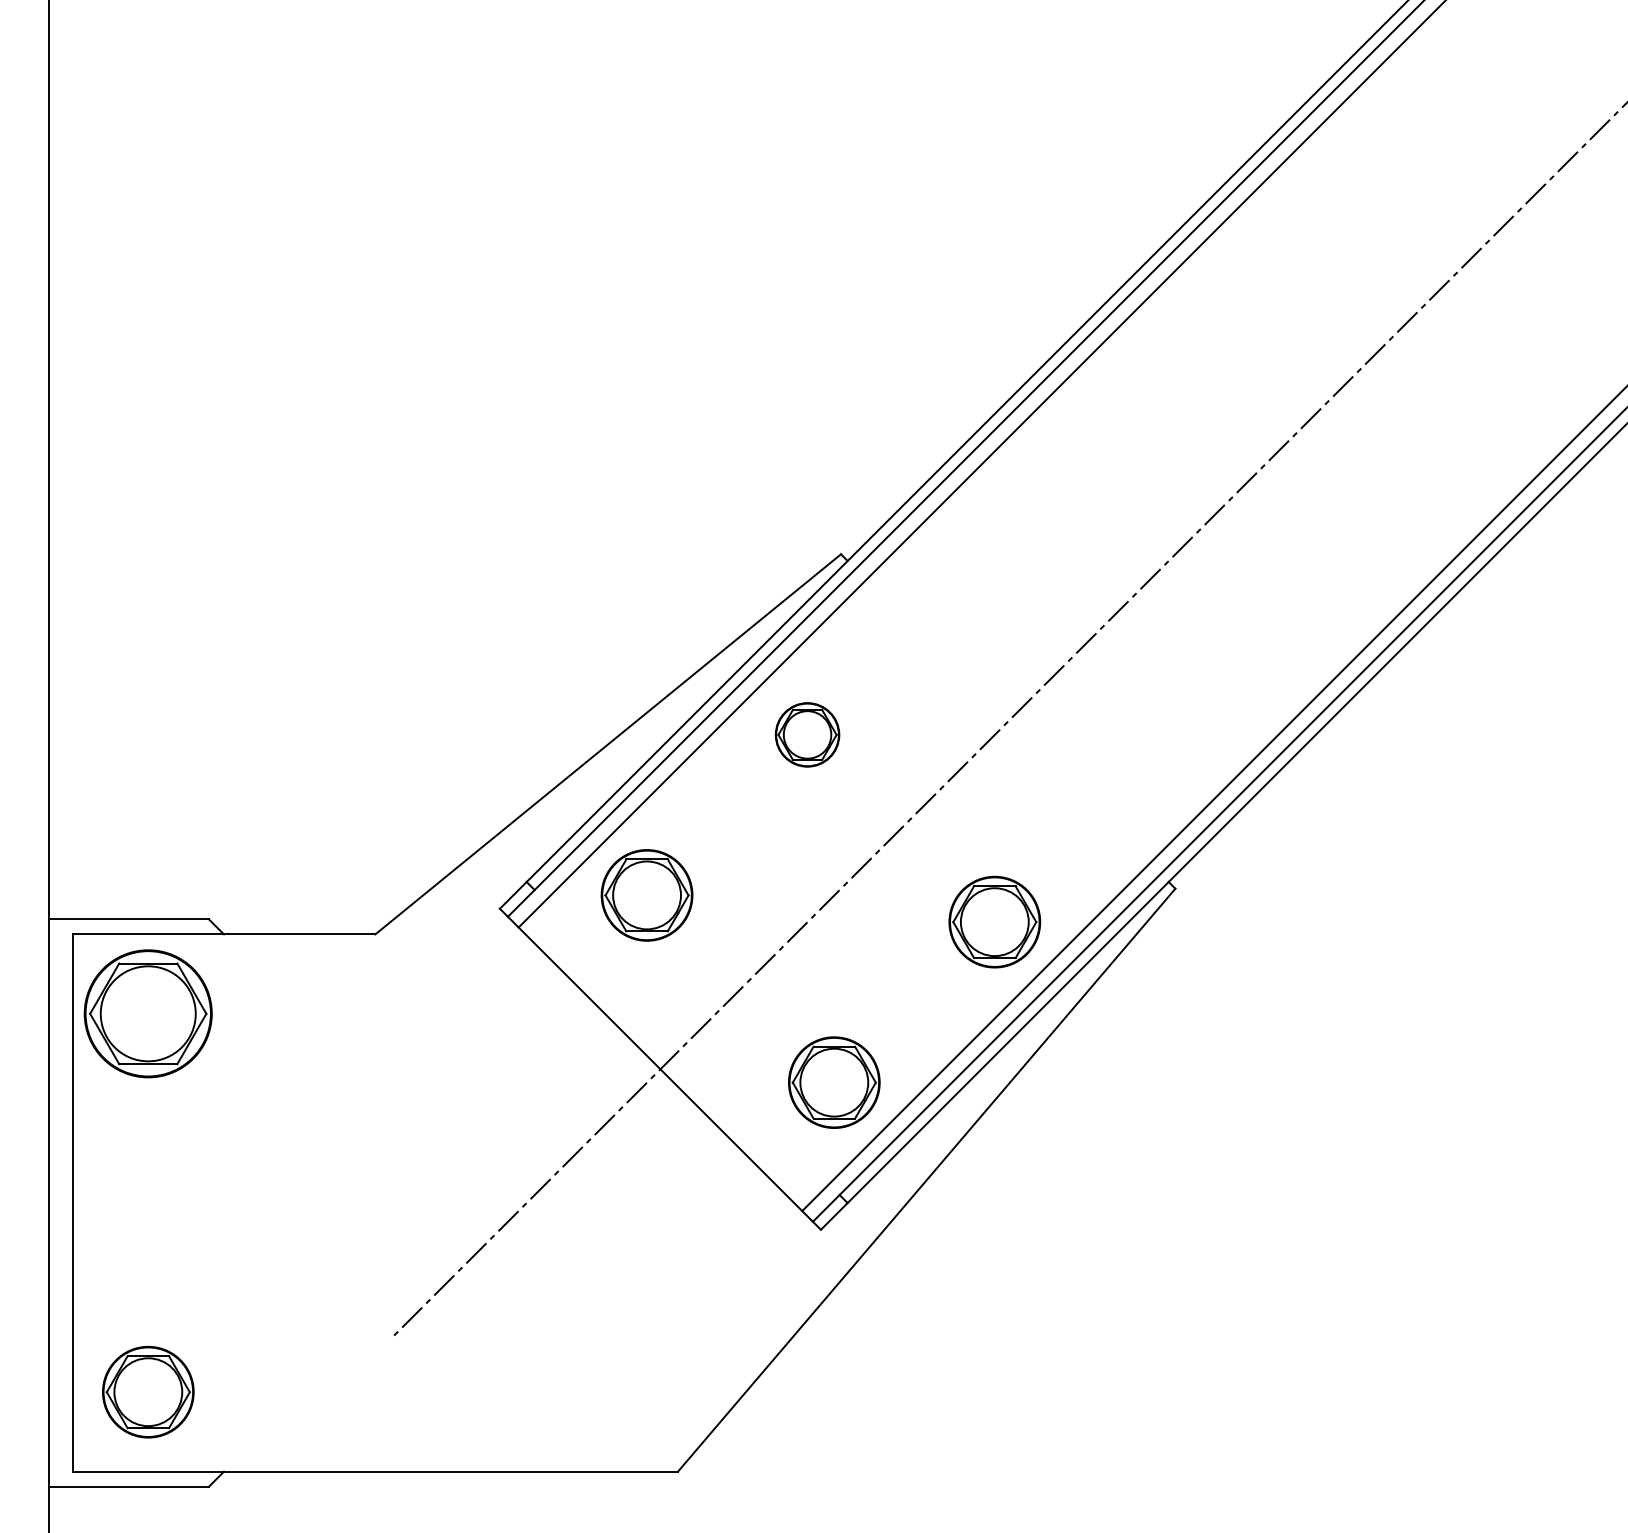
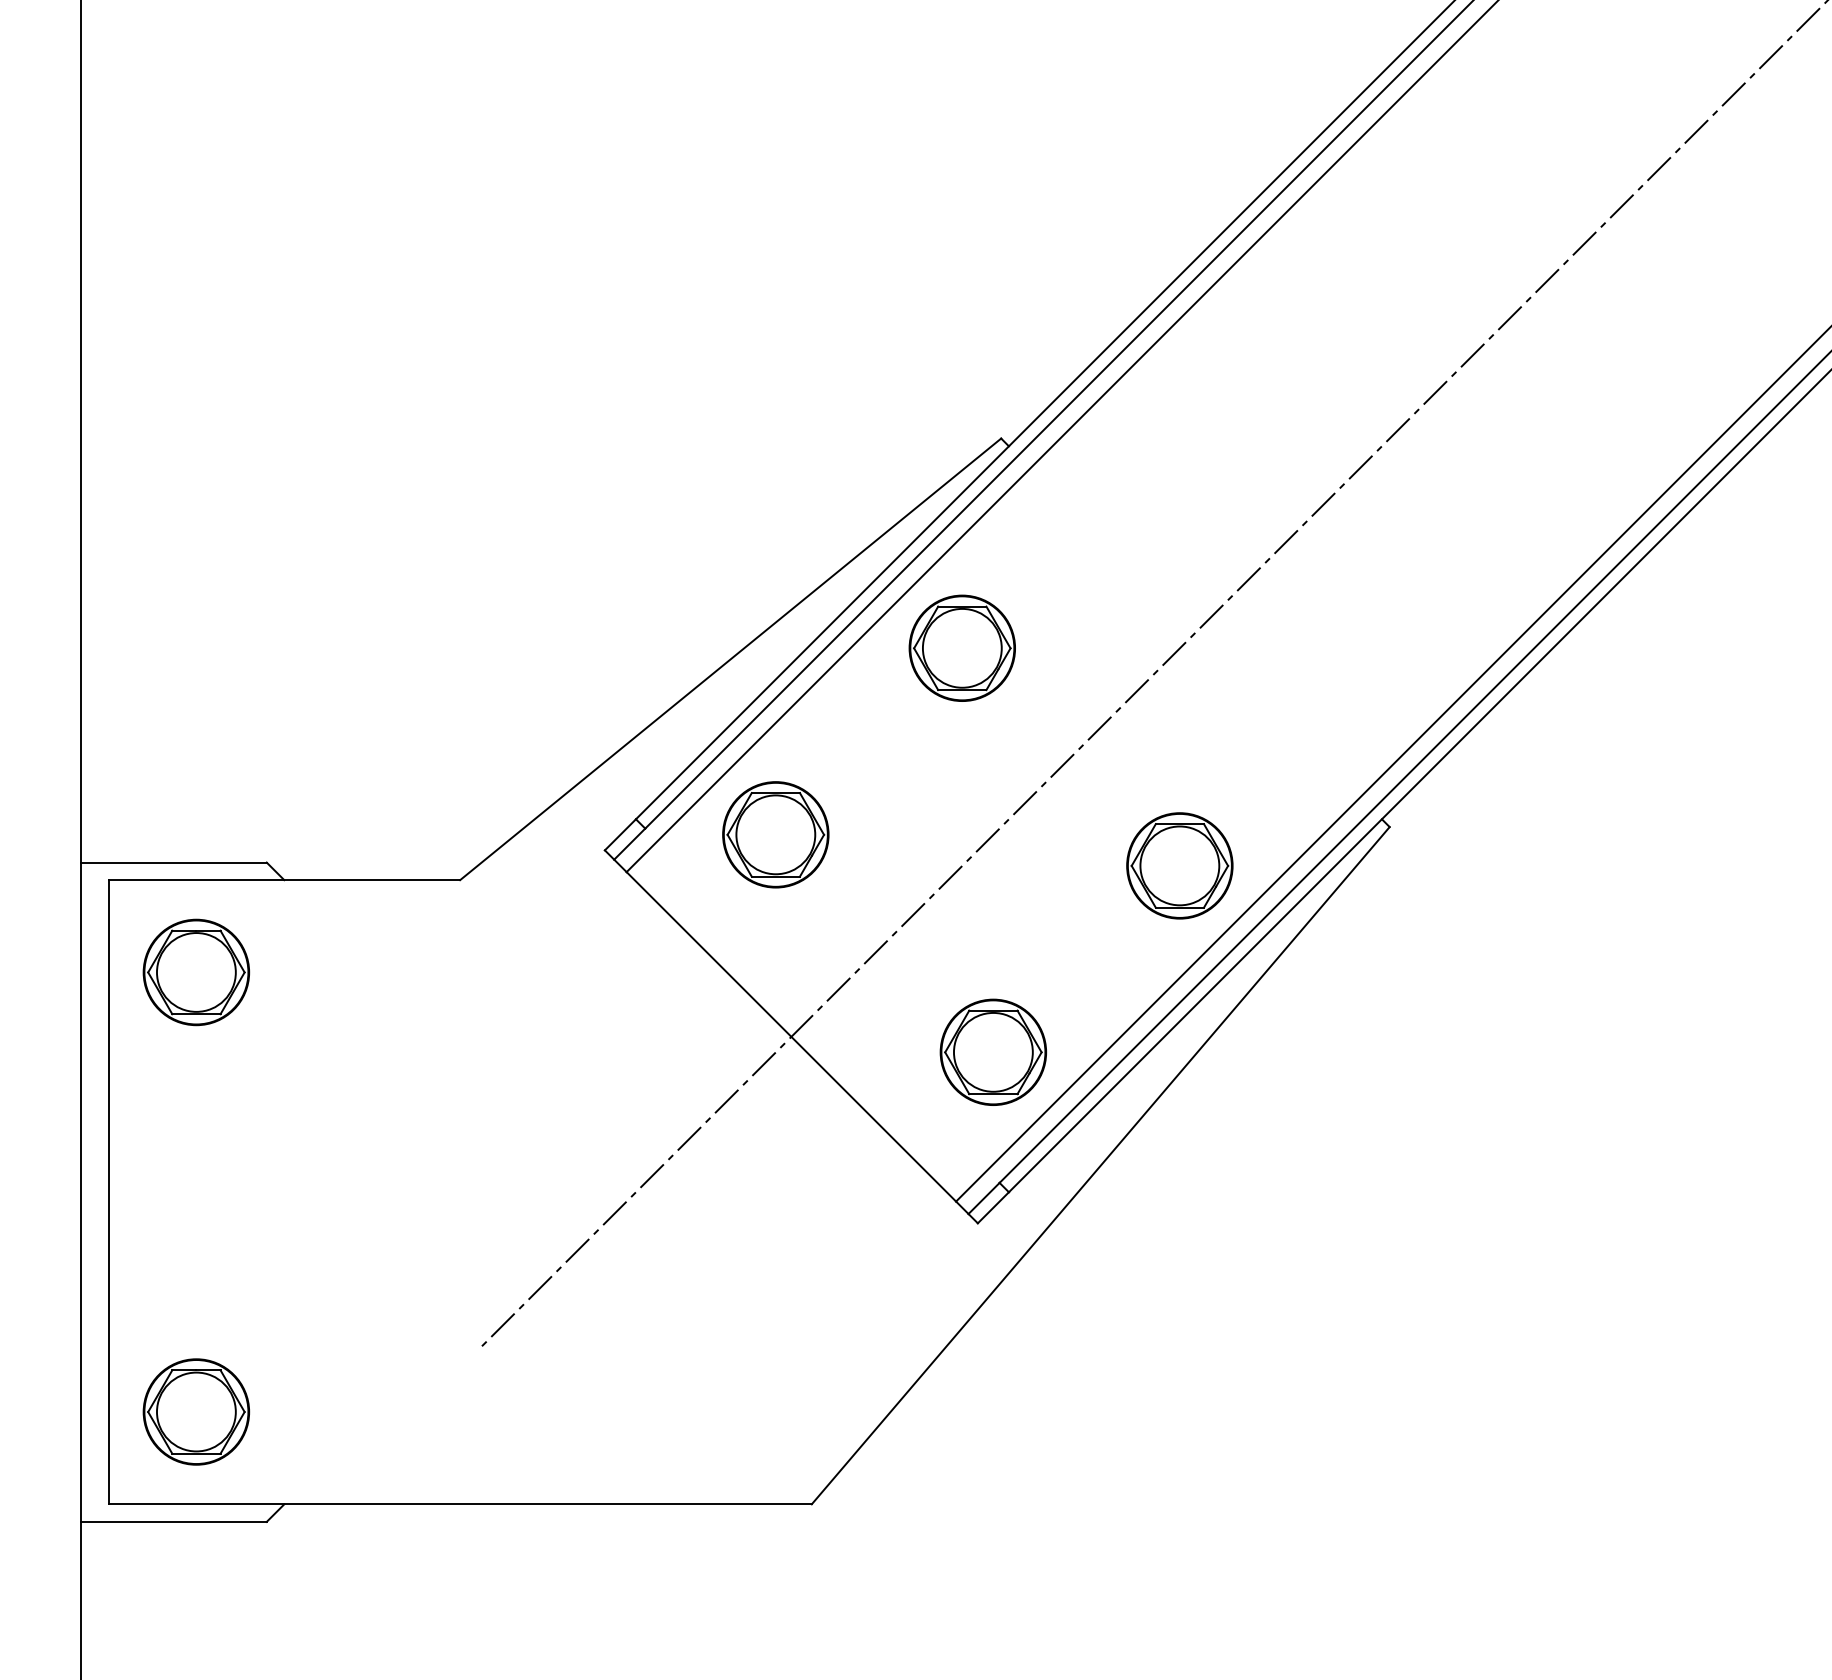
part: (807, 734) -> (962, 647), size x1.43
part: (148, 1013) -> (196, 972), size x0.71

